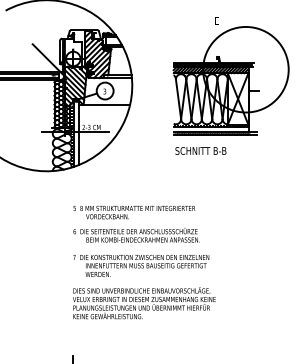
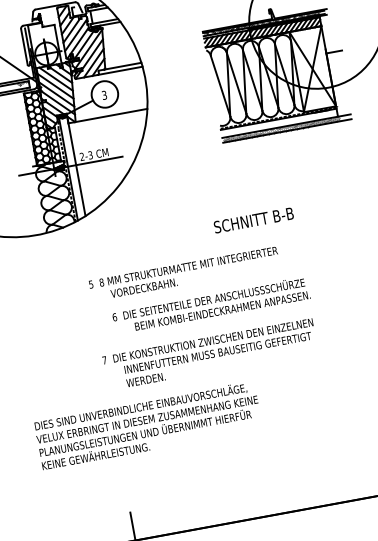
text: (200, 150) -> (253, 219), moved
text: (136, 235) -> (211, 305), moved
text: (144, 303) -> (148, 425), moved

